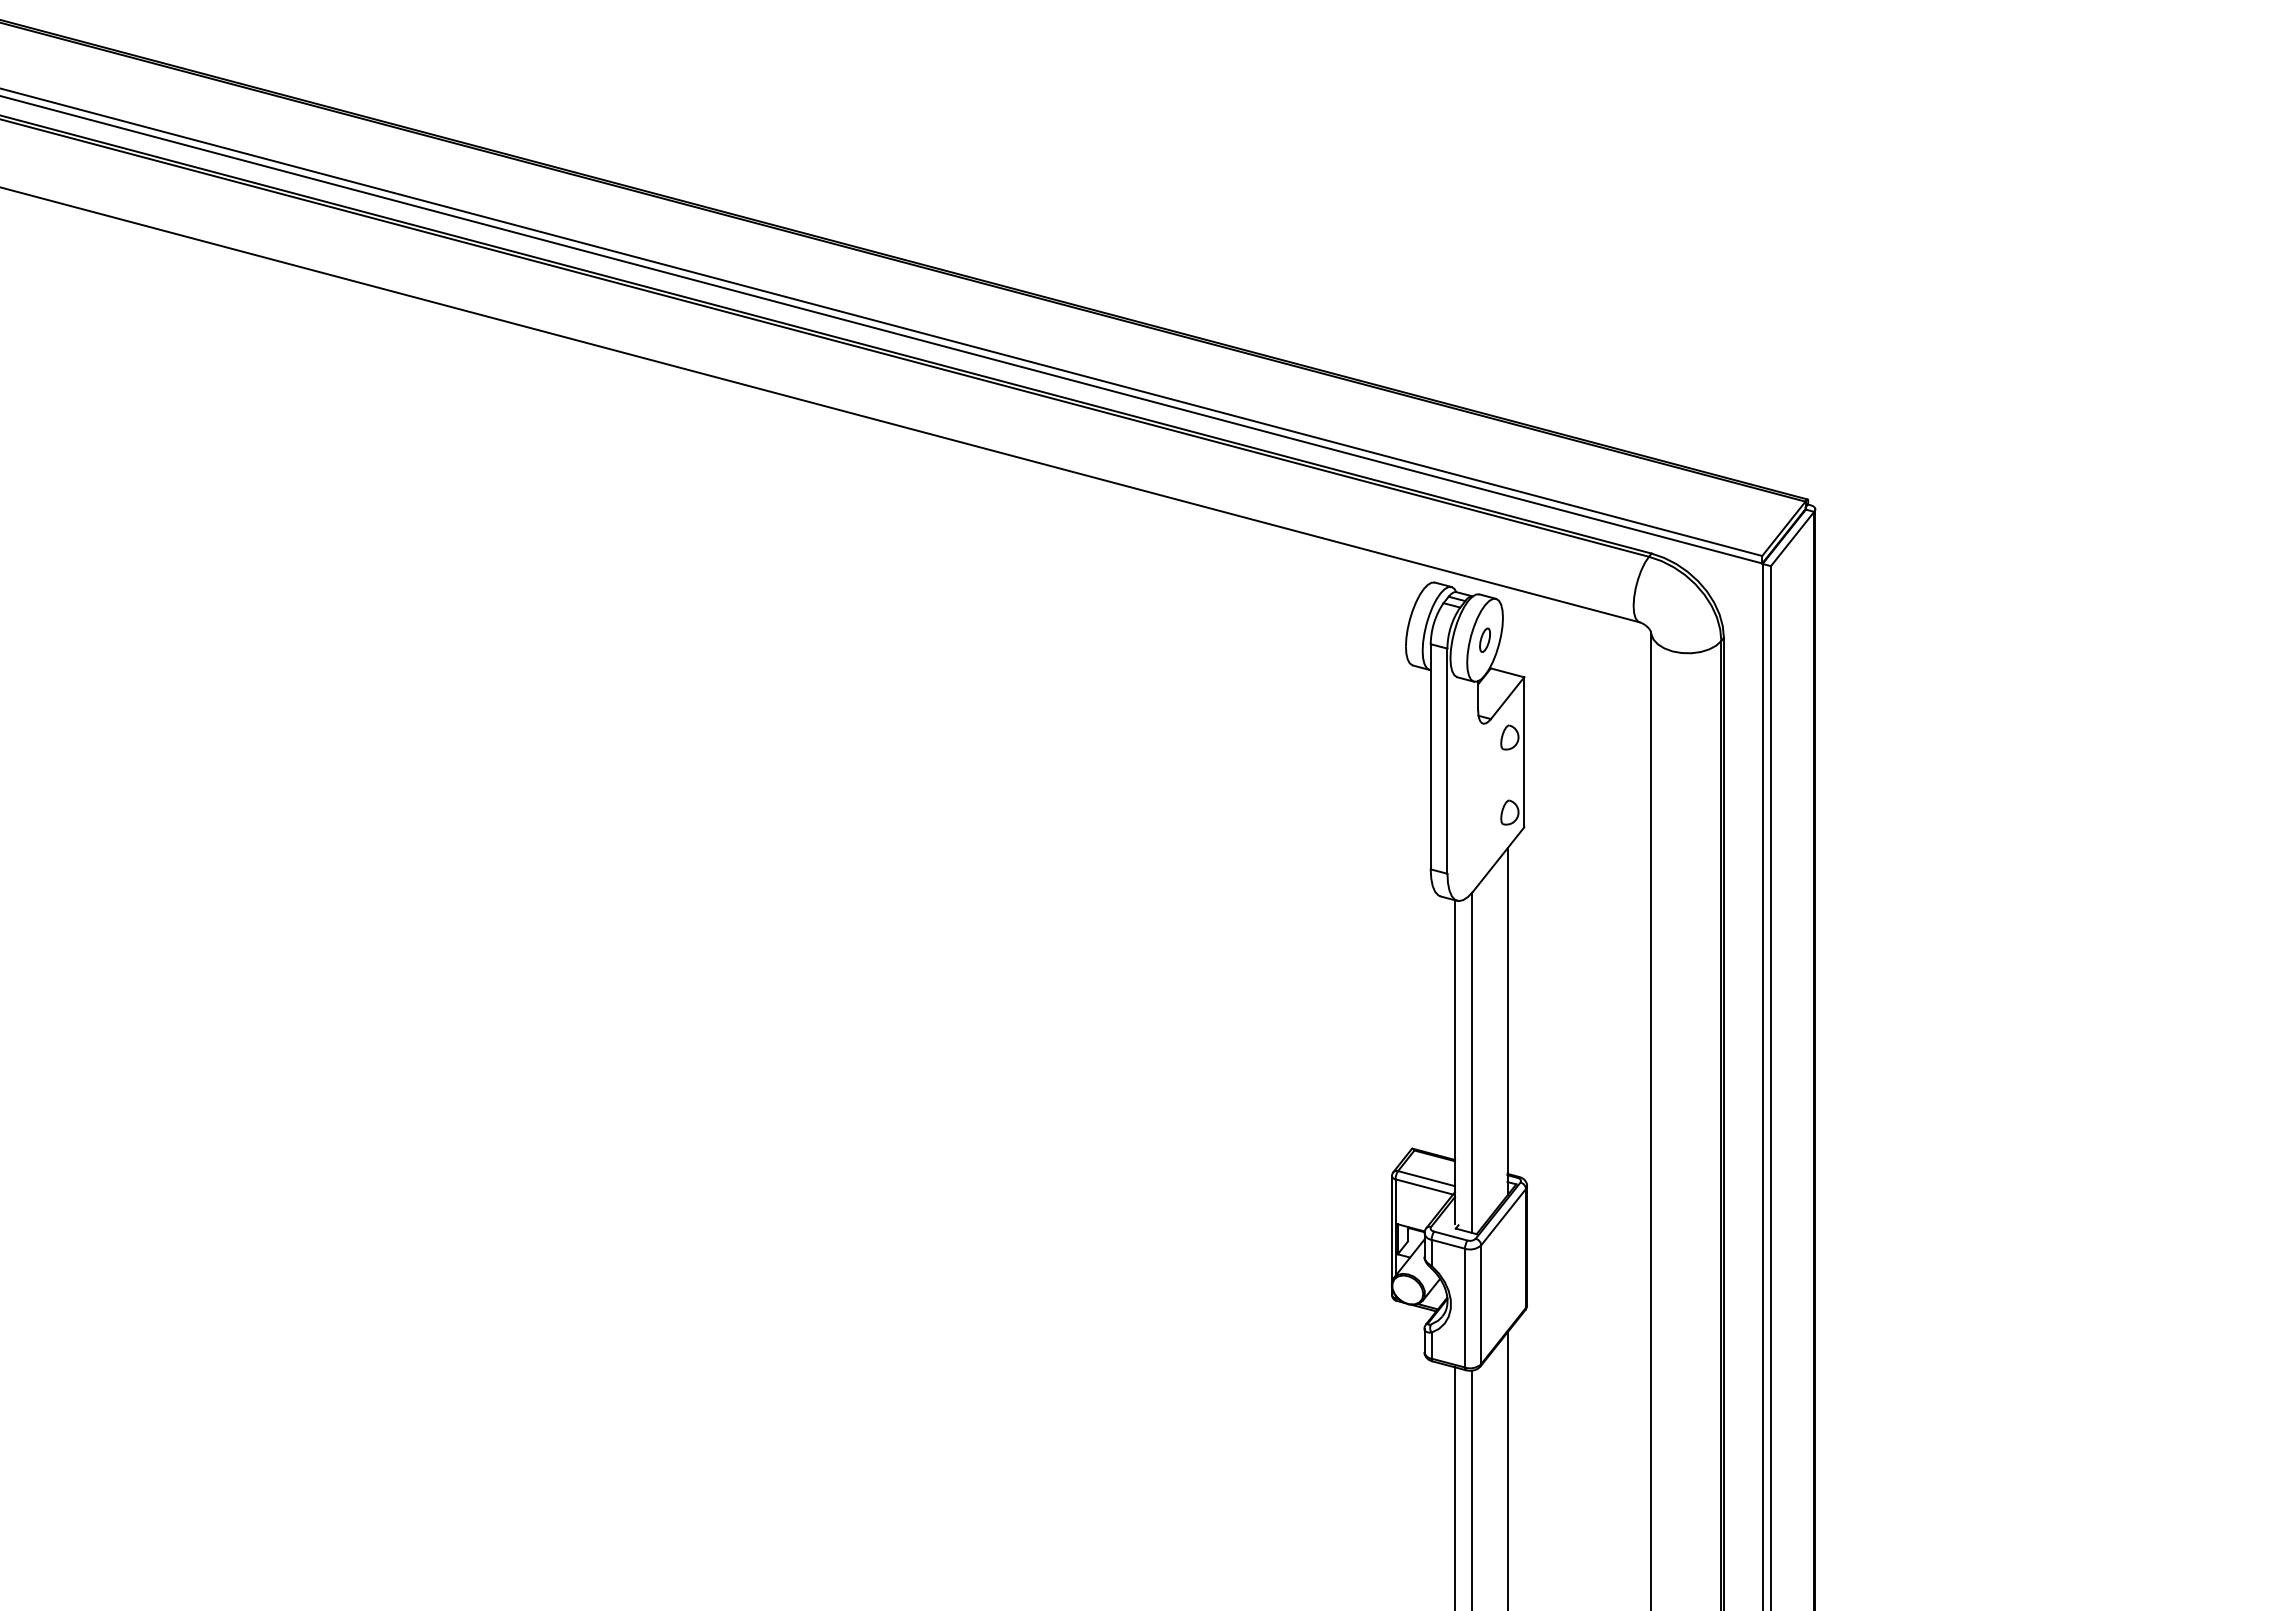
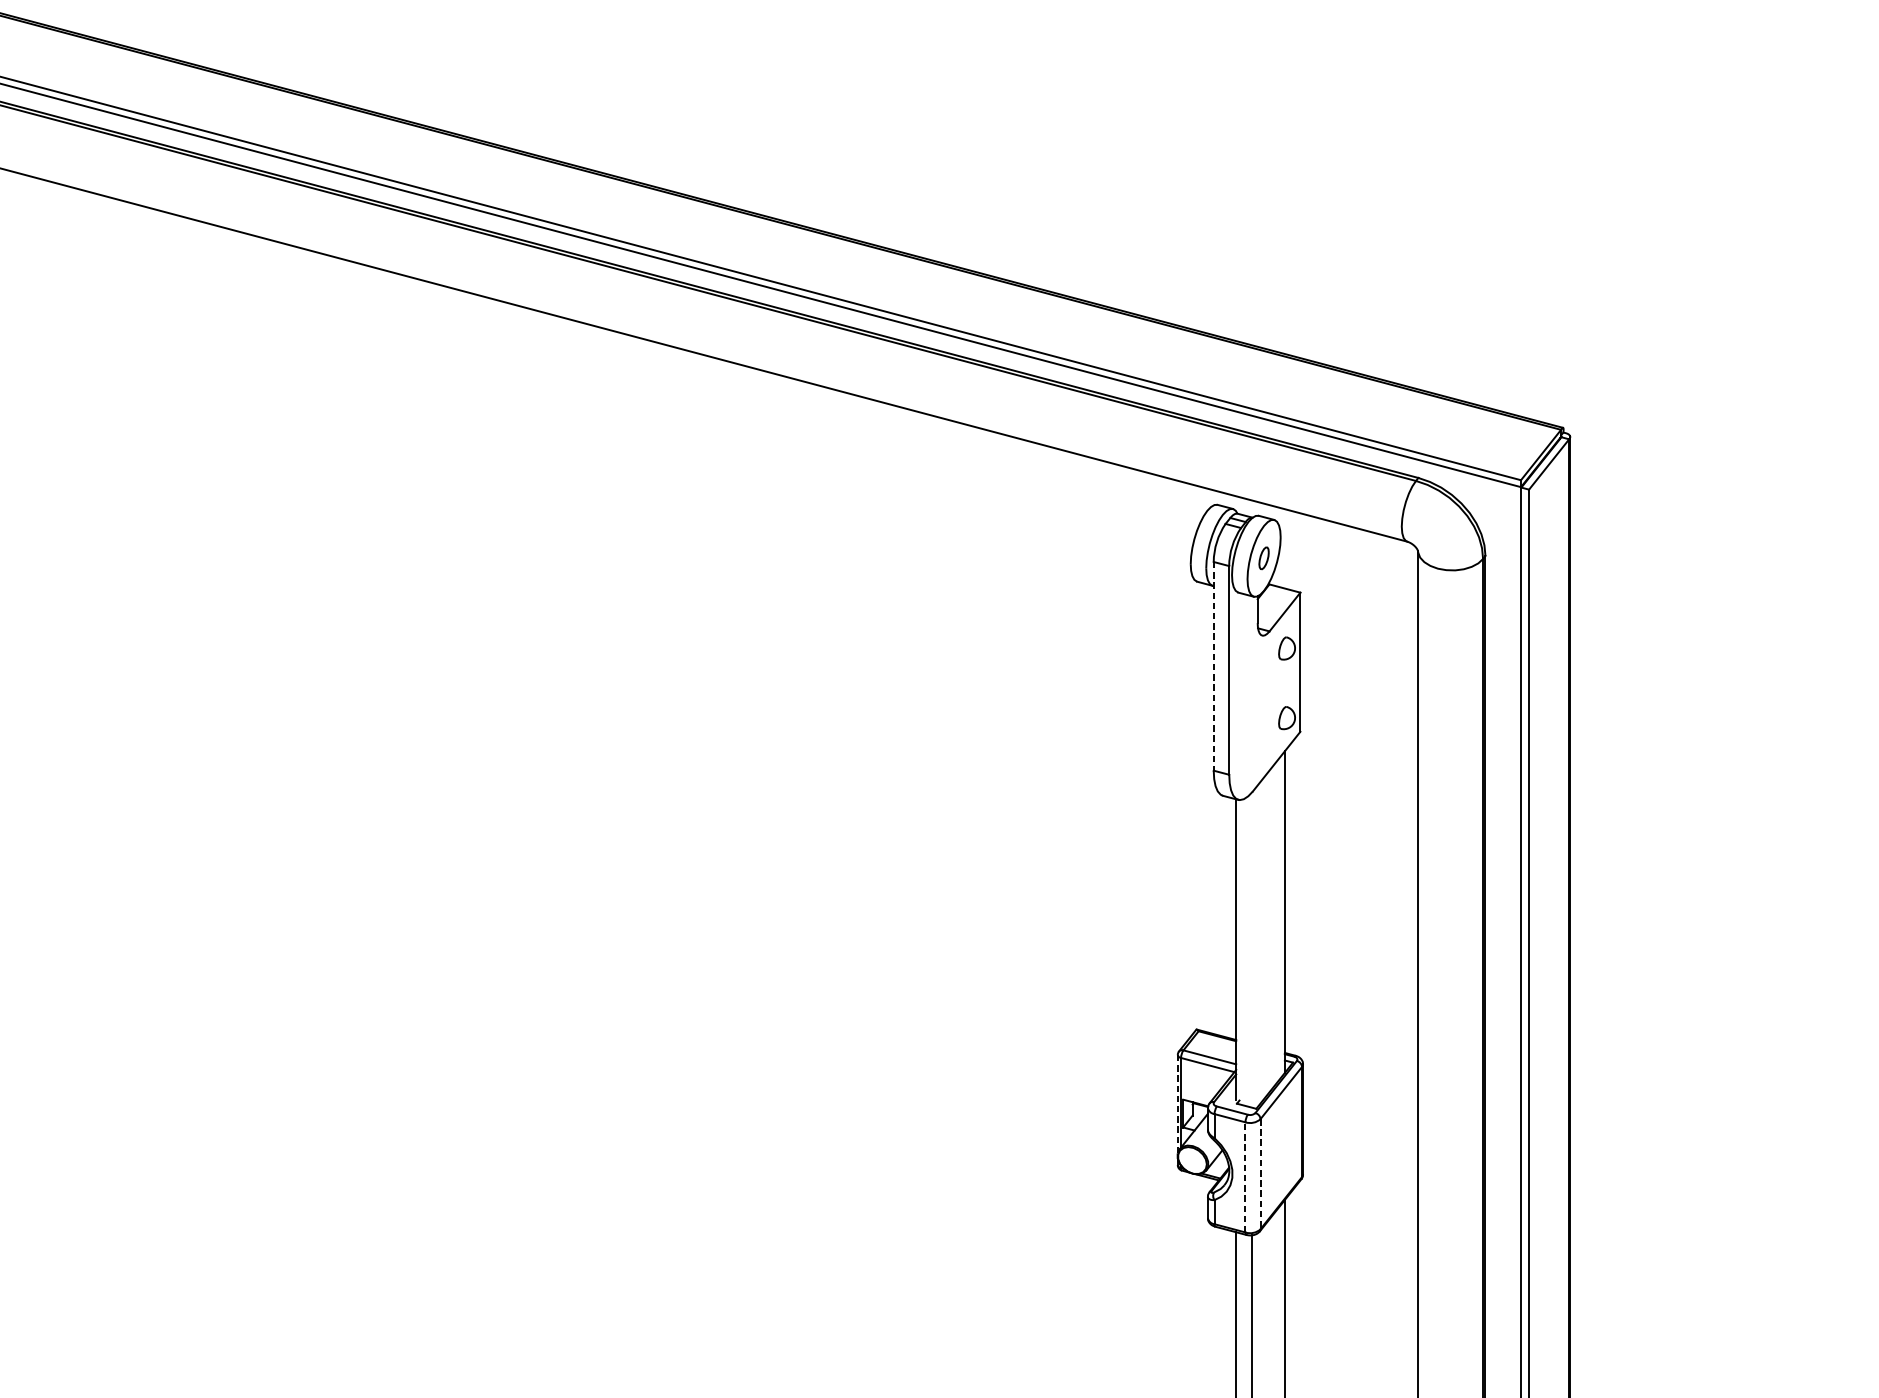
line: (1430, 756) -> (1213, 666), solid -> dashed
line: (1471, 1062) -> (1251, 949), removed
line: (1391, 1228) -> (1177, 1103), solid -> dashed
line: (1481, 1305) -> (1260, 1174), solid -> dashed
line: (1465, 1307) -> (1245, 1176), solid -> dashed

